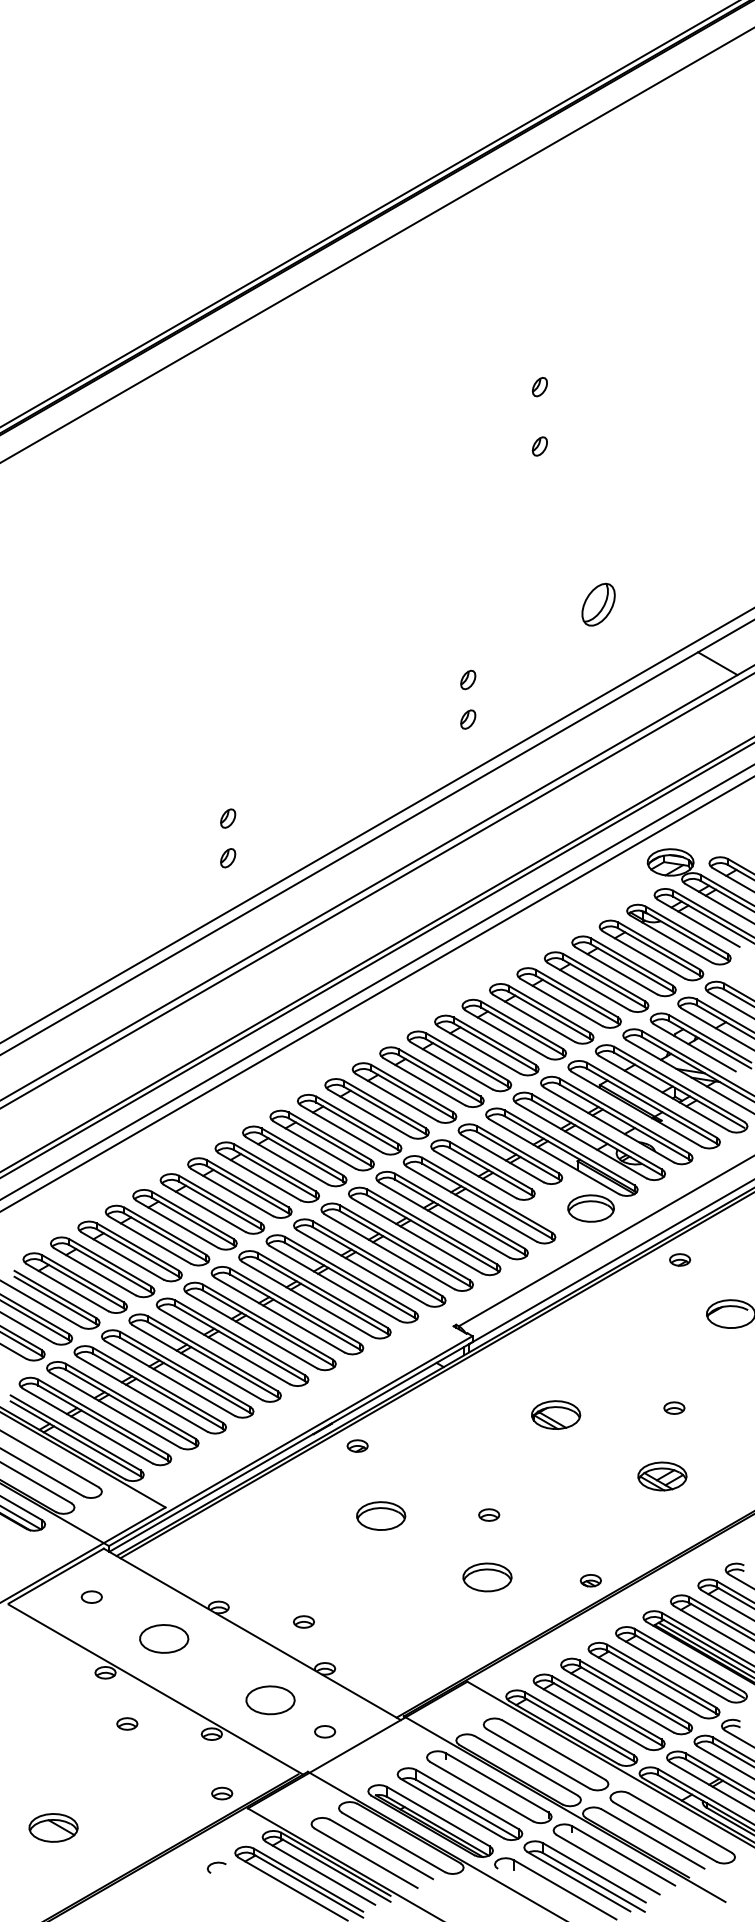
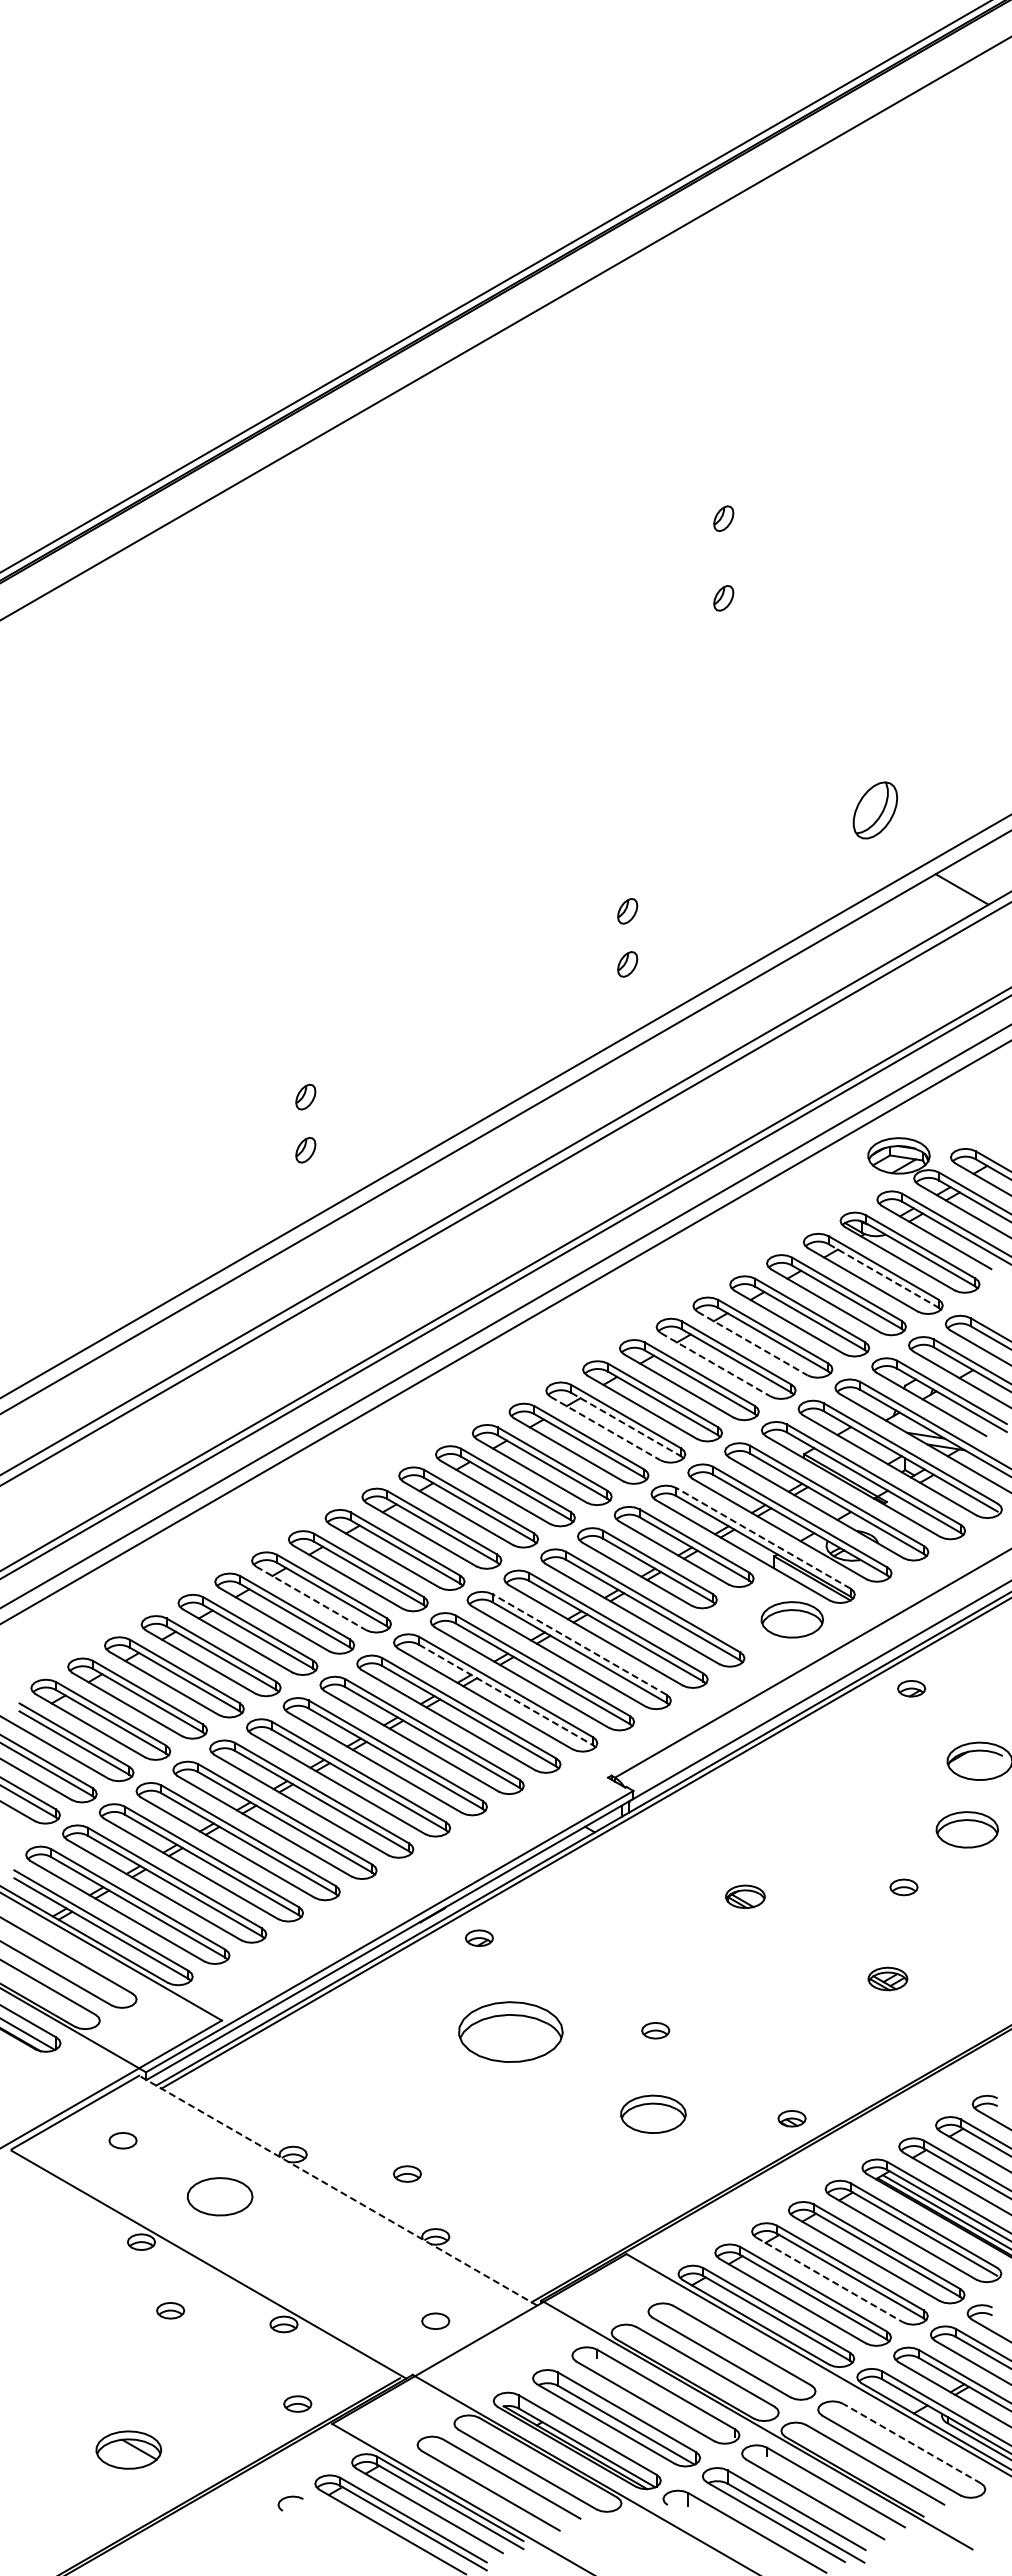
part: (598, 604) -> (875, 810), moved
line: (659, 952) -> (884, 1276), solid -> dashed
line: (562, 1002) -> (753, 1343), solid -> dashed
line: (534, 1018) -> (716, 1365), solid -> dashed
line: (467, 1062) -> (626, 1424), solid -> dashed
line: (451, 1065) -> (605, 1428), solid -> dashed
line: (569, 1147) -> (763, 1538), solid -> dashed
line: (232, 1192) -> (311, 1598), solid -> dashed
line: (432, 1226) -> (579, 1644), solid -> dashed
line: (377, 1264) -> (506, 1694), solid -> dashed
part: (721, 1364) -> (966, 1829), added
part: (556, 1414) -> (745, 1896), size x0.6
part: (662, 1476) -> (887, 1978), size x0.6
part: (380, 1515) -> (510, 2031), size x1.6
line: (252, 1634) -> (338, 2190), solid -> dashed
part: (270, 1699) -> (362, 2278), removed
line: (618, 1700) -> (829, 2279), solid -> dashed
line: (680, 1823) -> (912, 2443), solid -> dashed
part: (53, 1827) -> (128, 2449), moved

